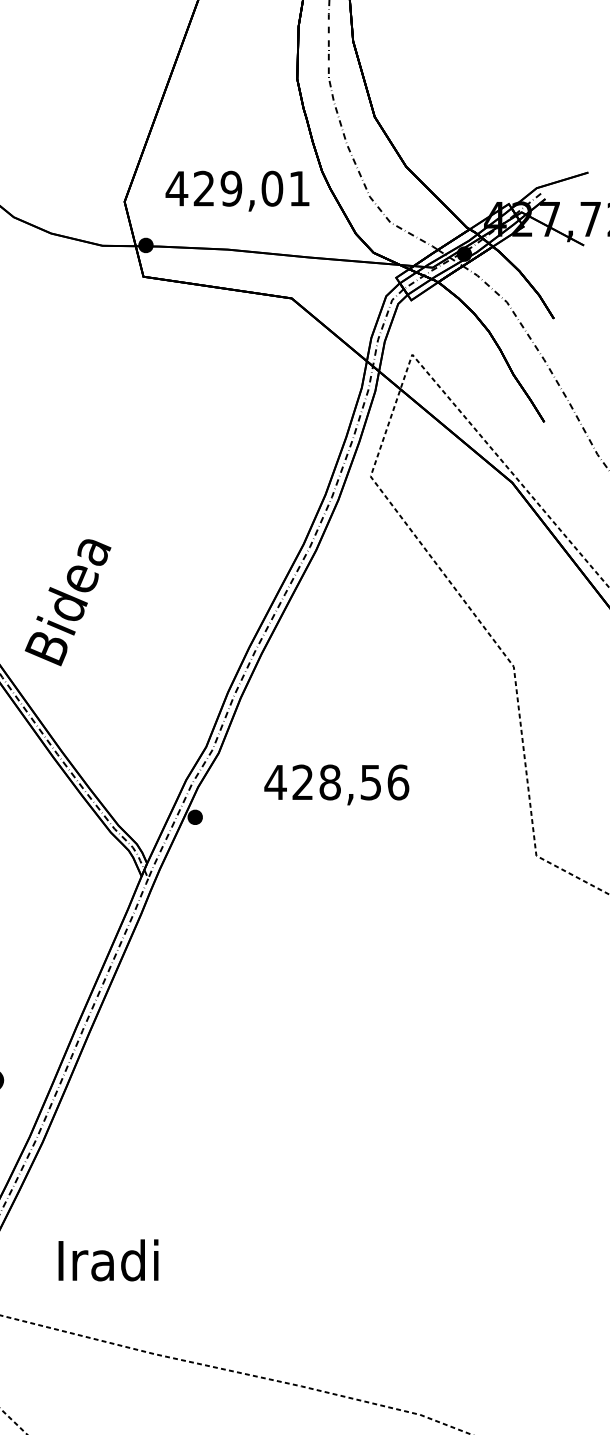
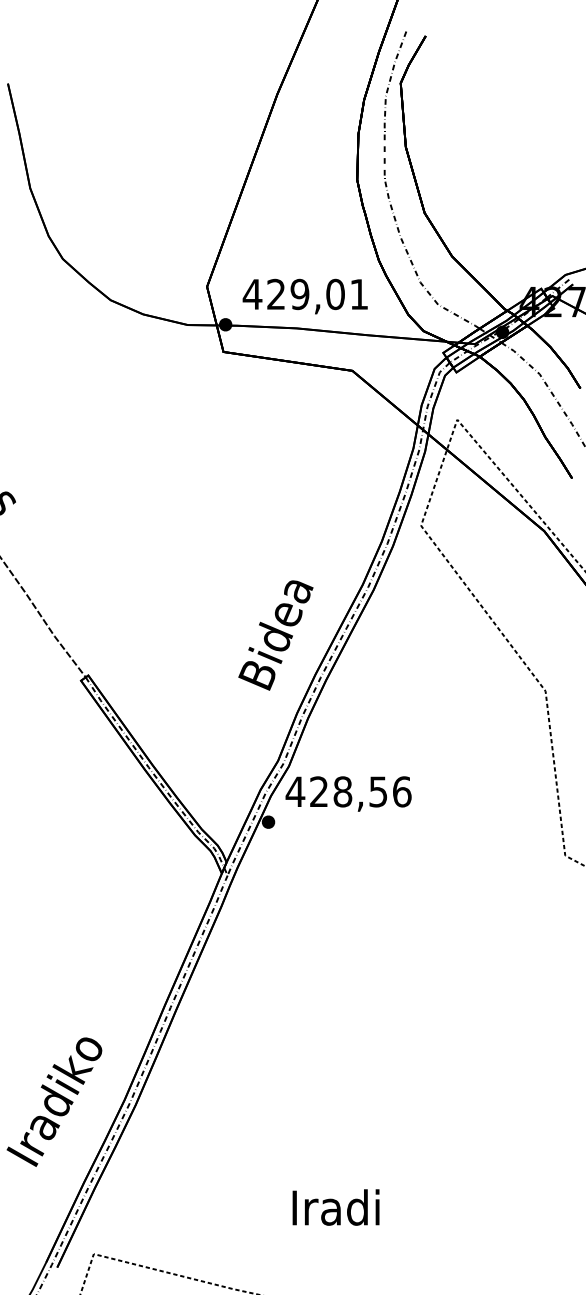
text: (236, 191) -> (304, 296), moved
text: (67, 602) -> (275, 635), moved
text: (336, 784) -> (348, 793), moved
text: (107, 1260) -> (335, 1207), moved

